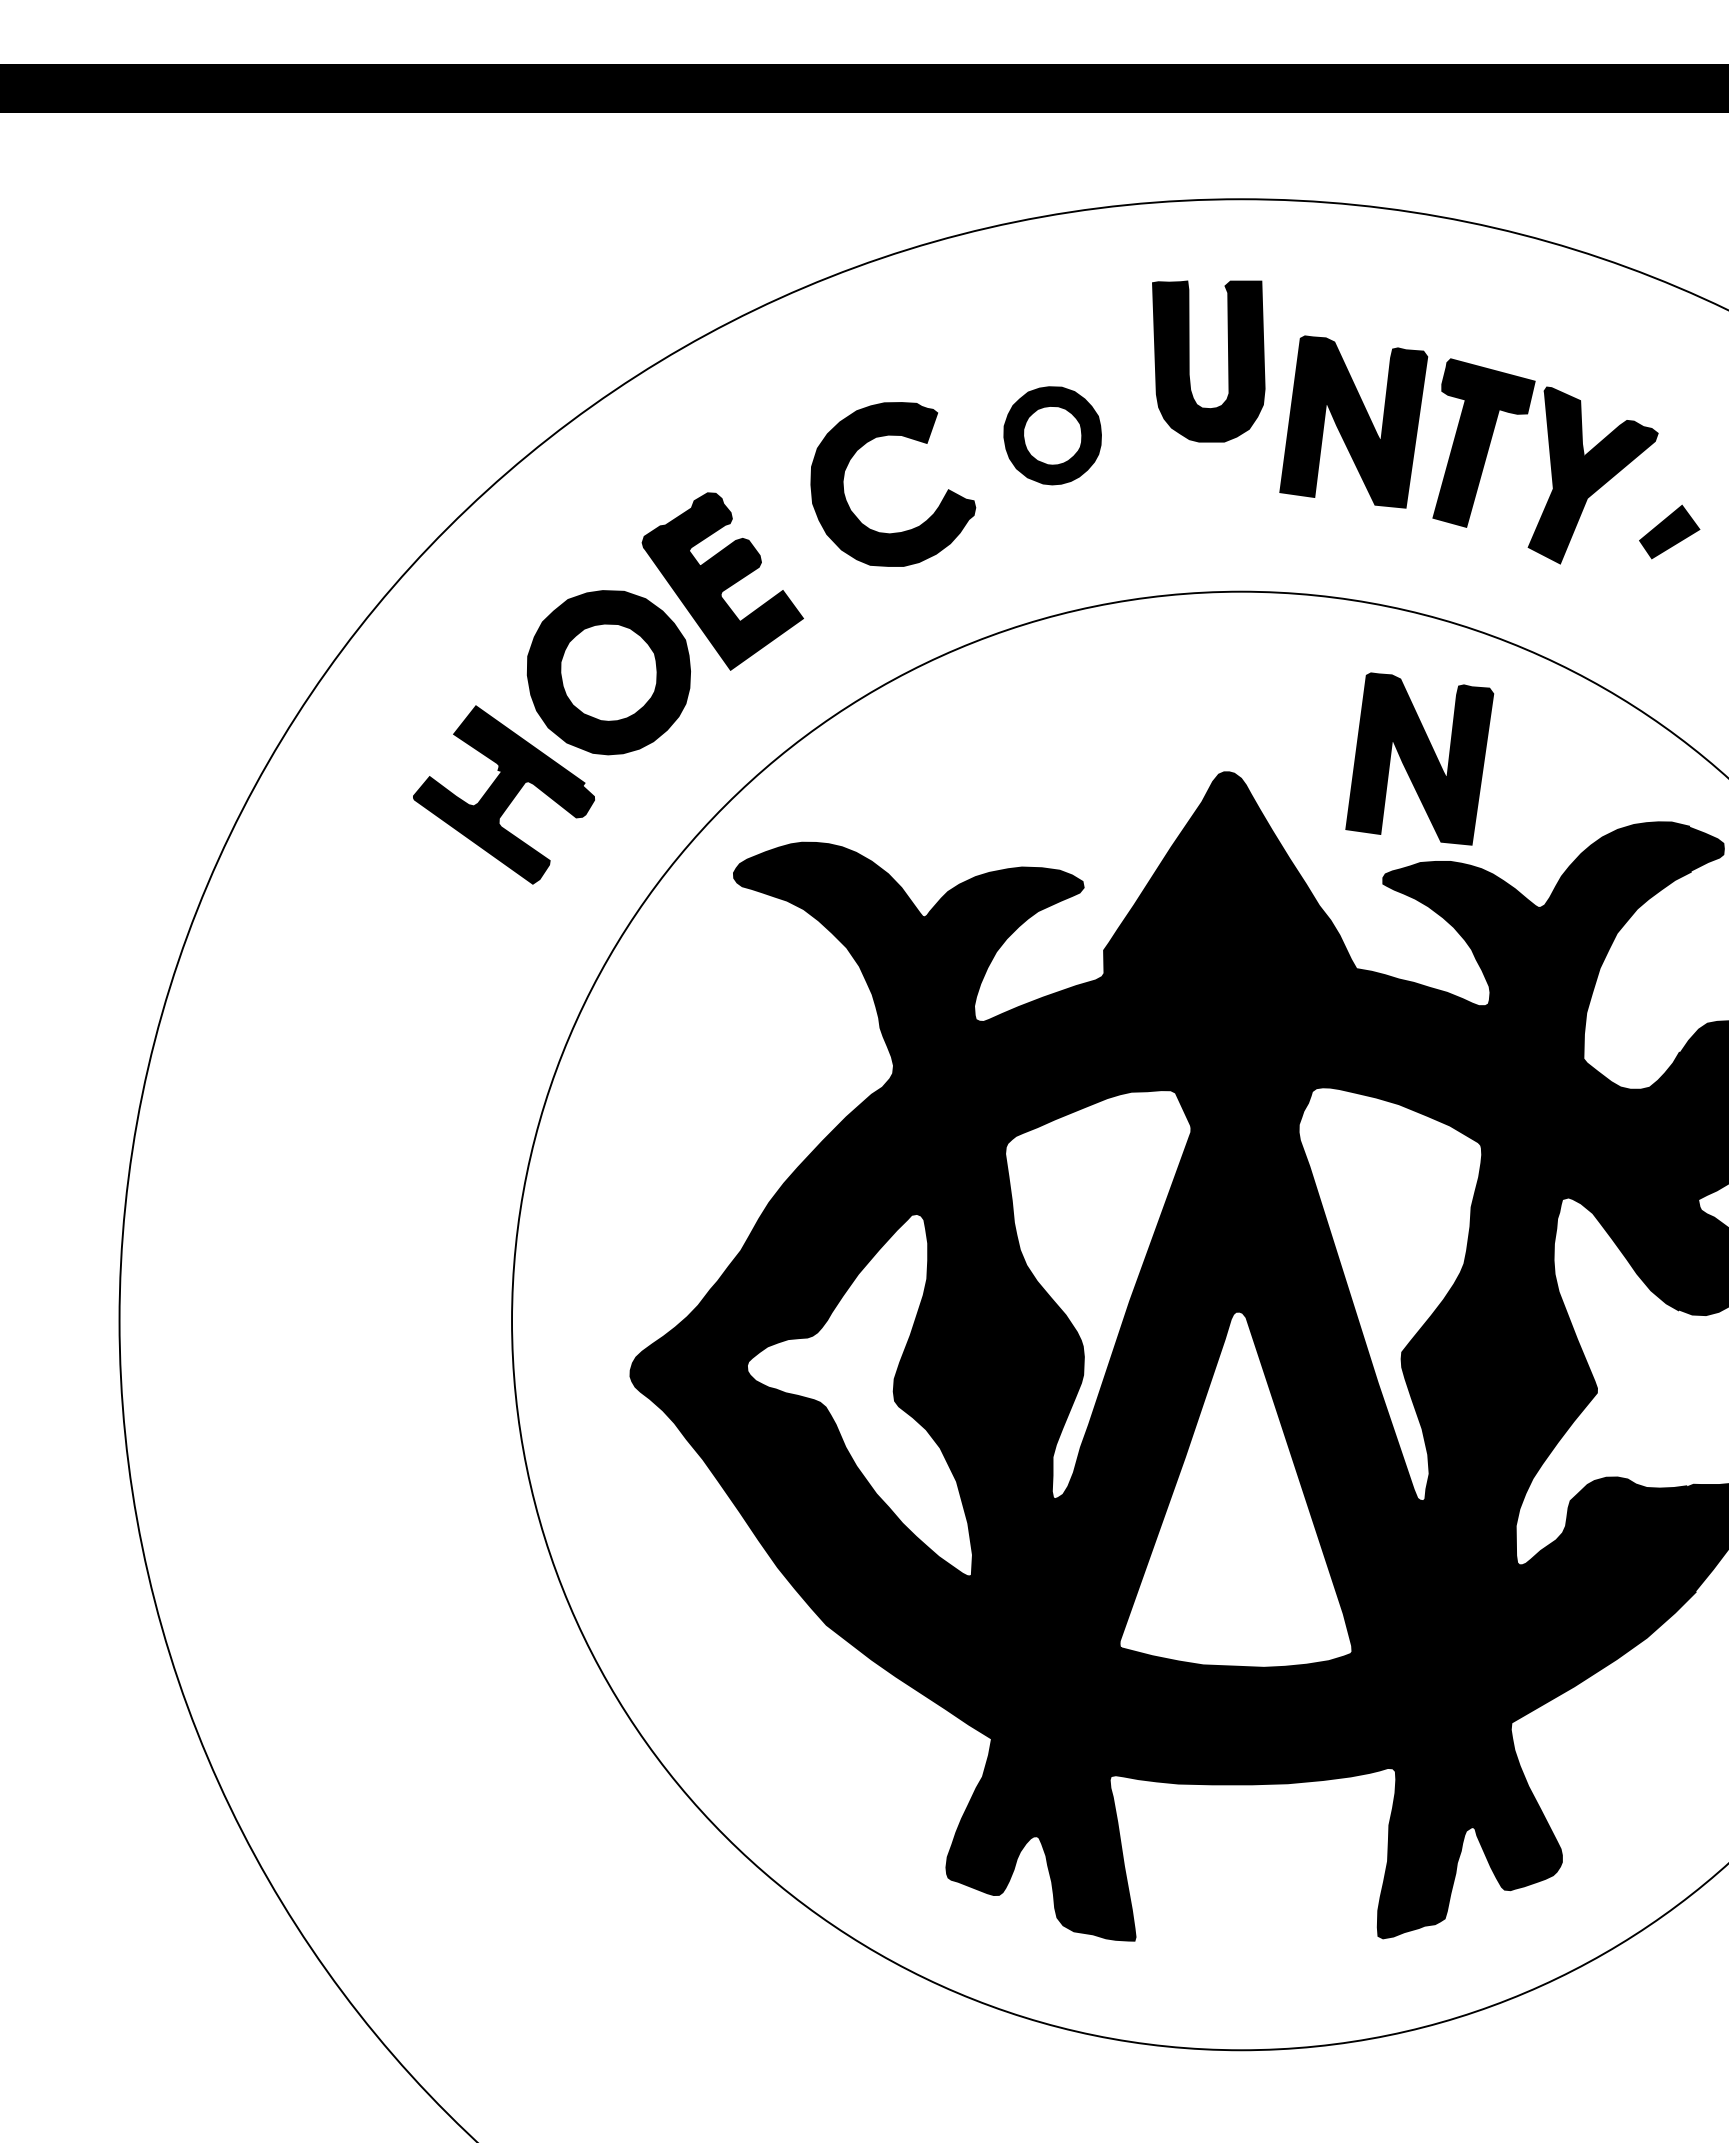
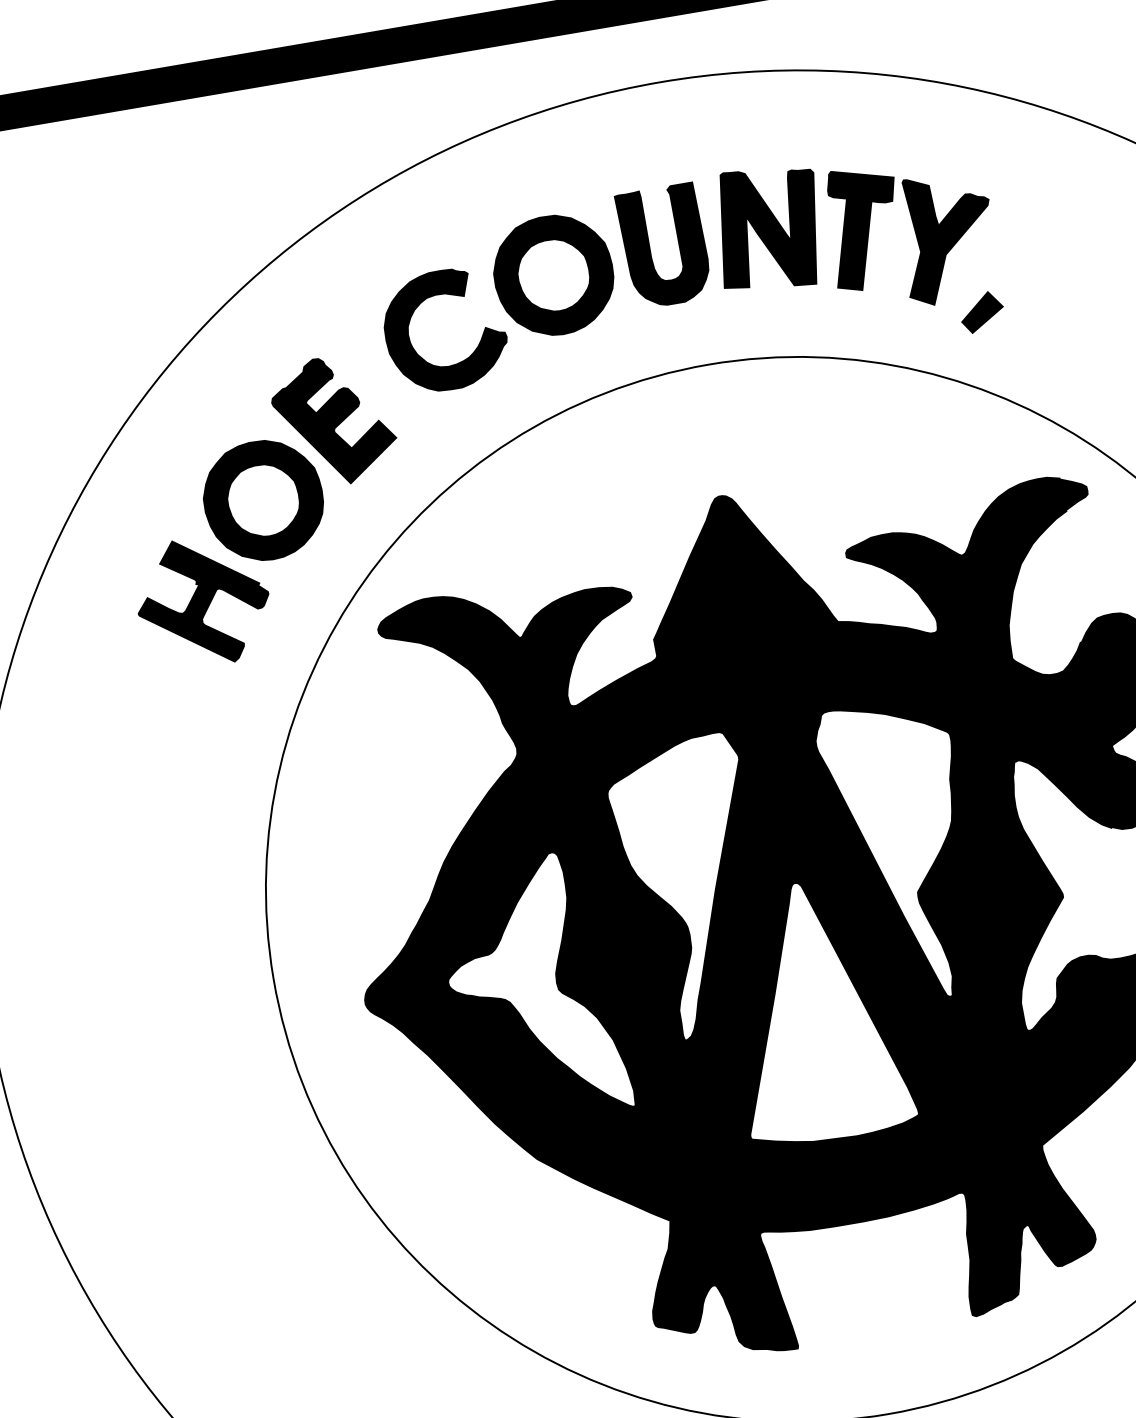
part: (1189, 361) -> (650, 248), moved
part: (1052, 435) -> (553, 275), size x1.67
part: (1669, 531) -> (981, 311), moved
part: (1419, 758) -> (857, 462), removed

